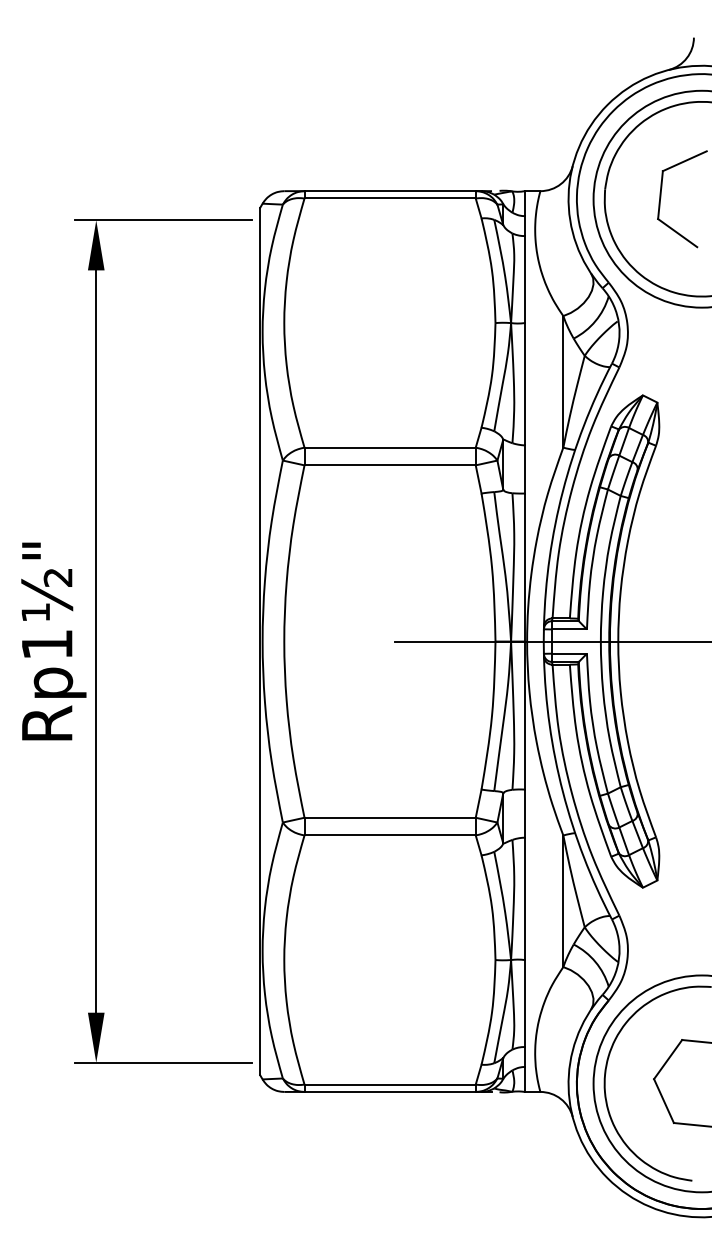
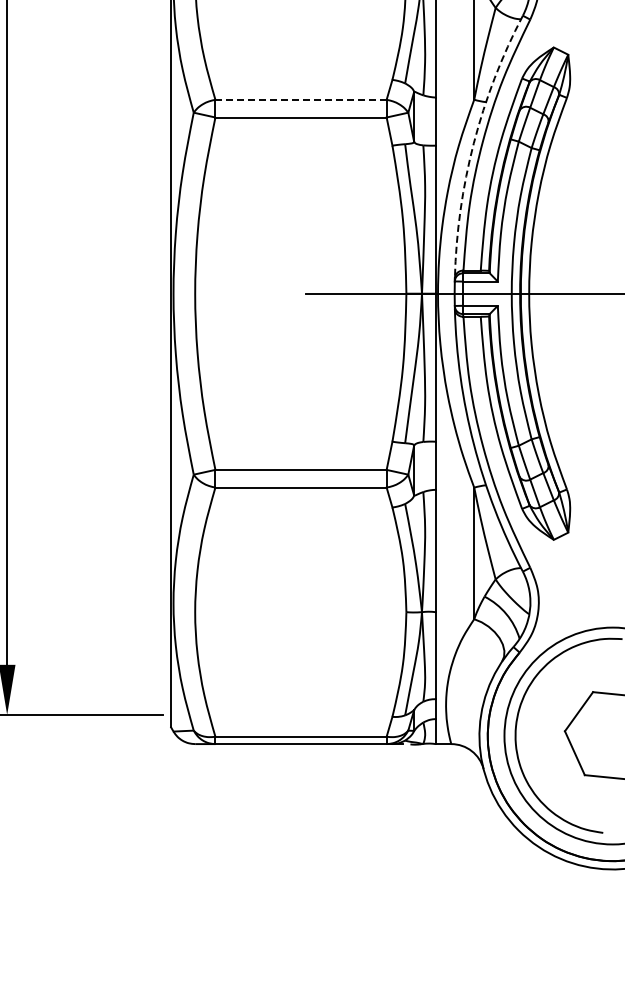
line: (390, 447) -> (301, 99), solid -> dashed
arc: (562, 491) -> (473, 143), solid -> dashed

